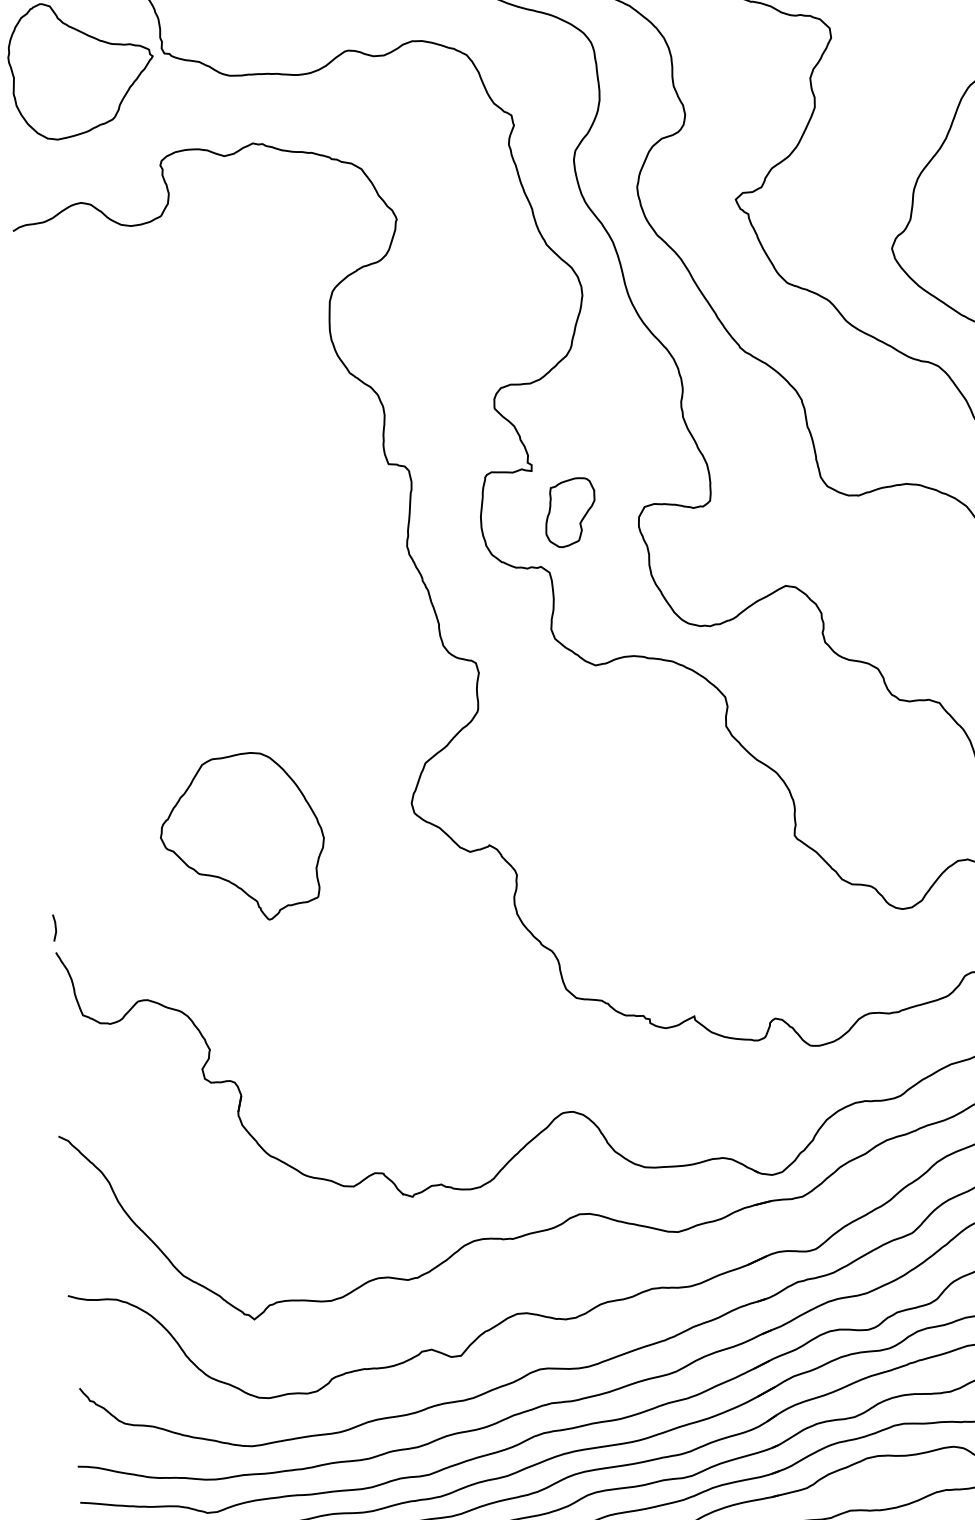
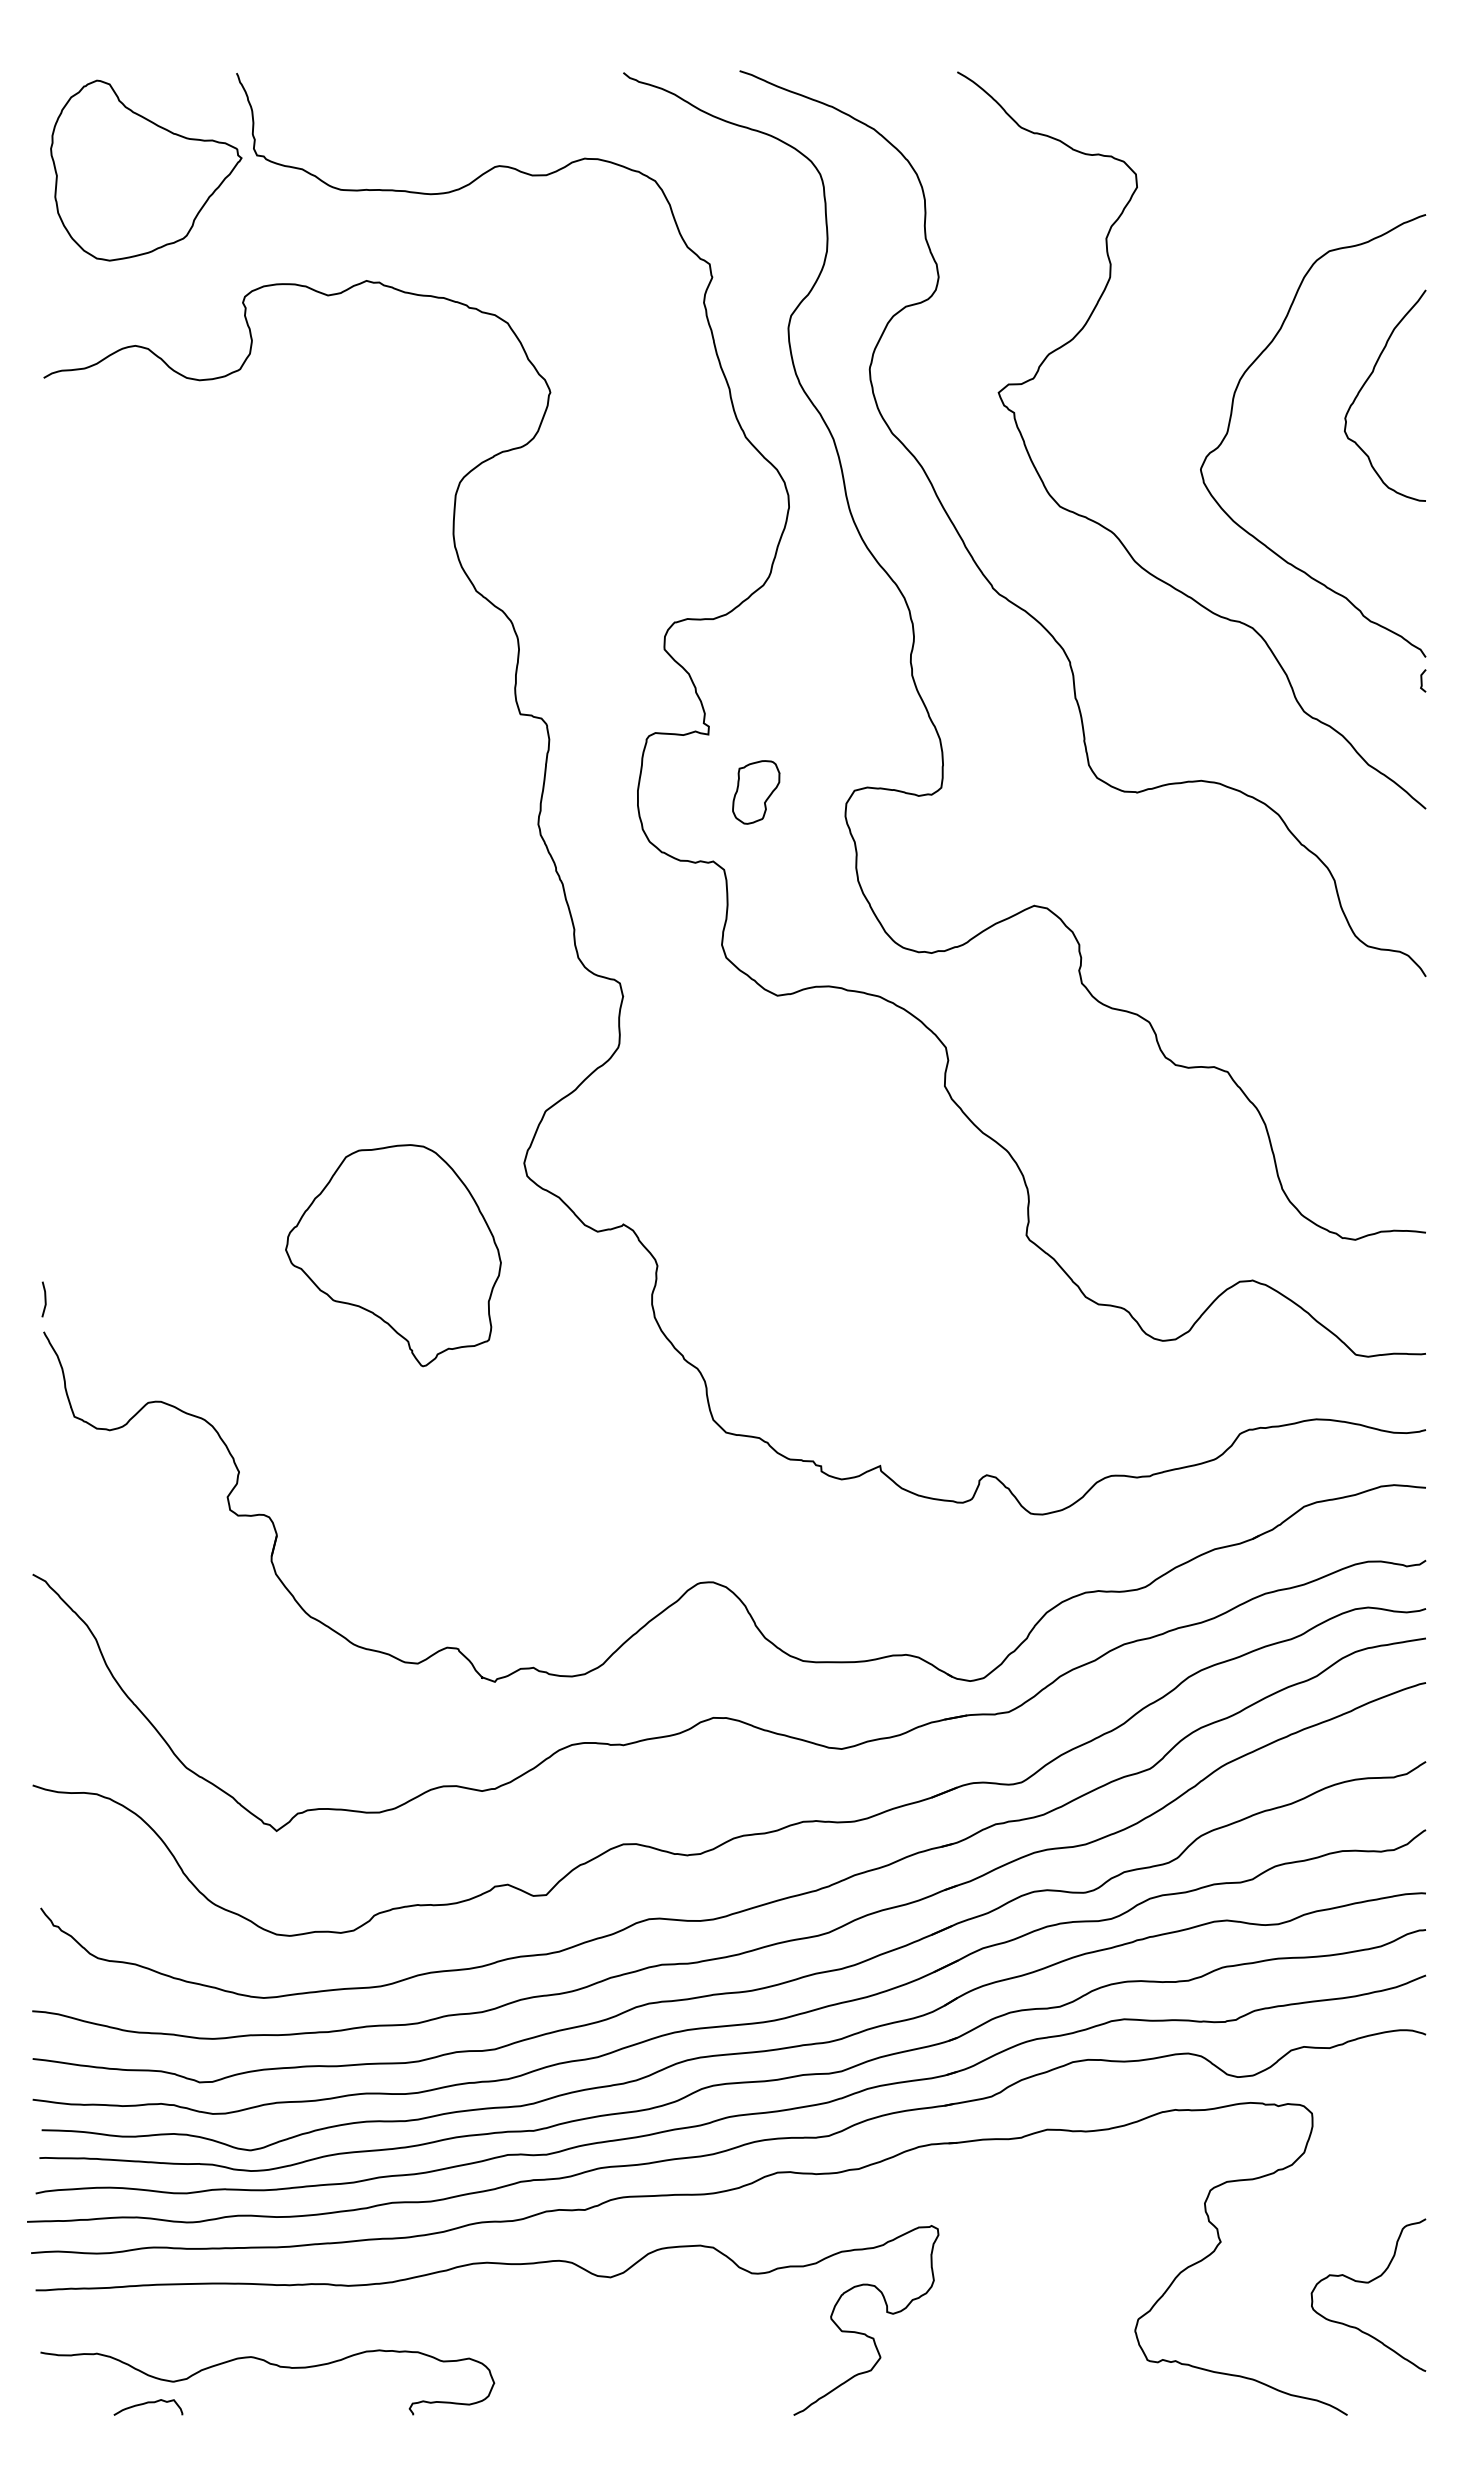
part: (570, 512) -> (756, 792), size x0.7
part: (242, 837) -> (393, 1255), moved

